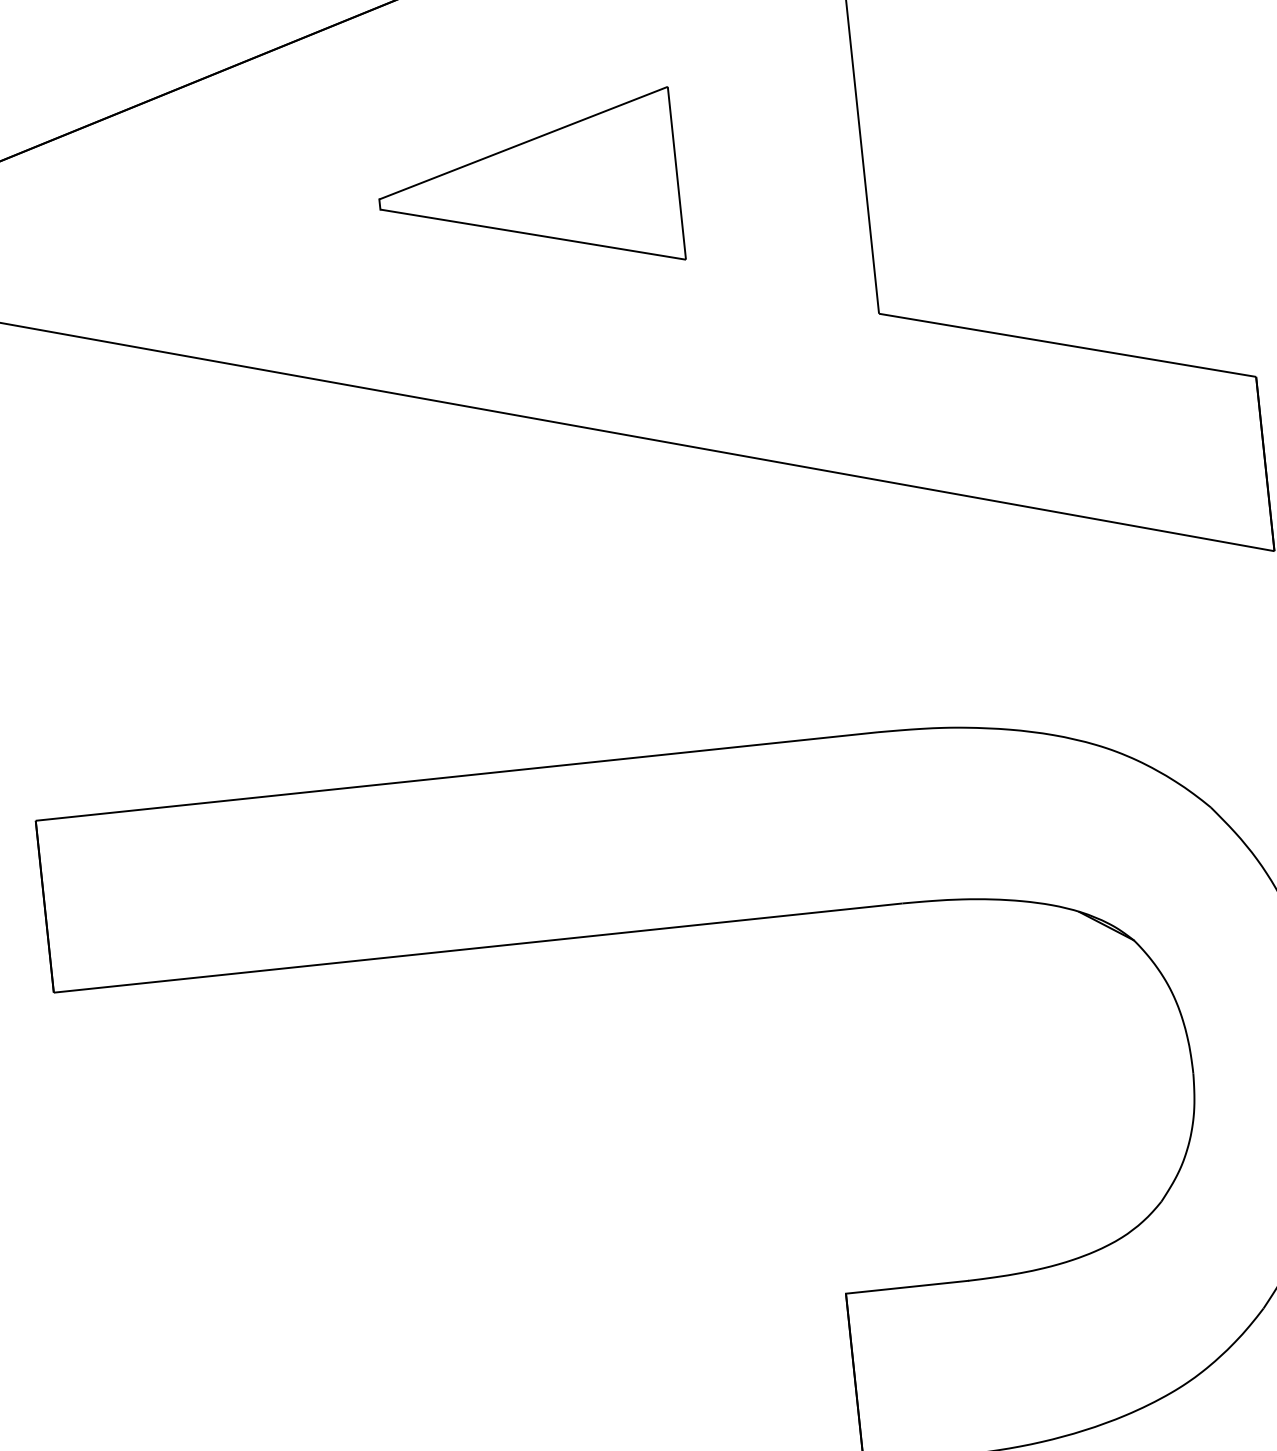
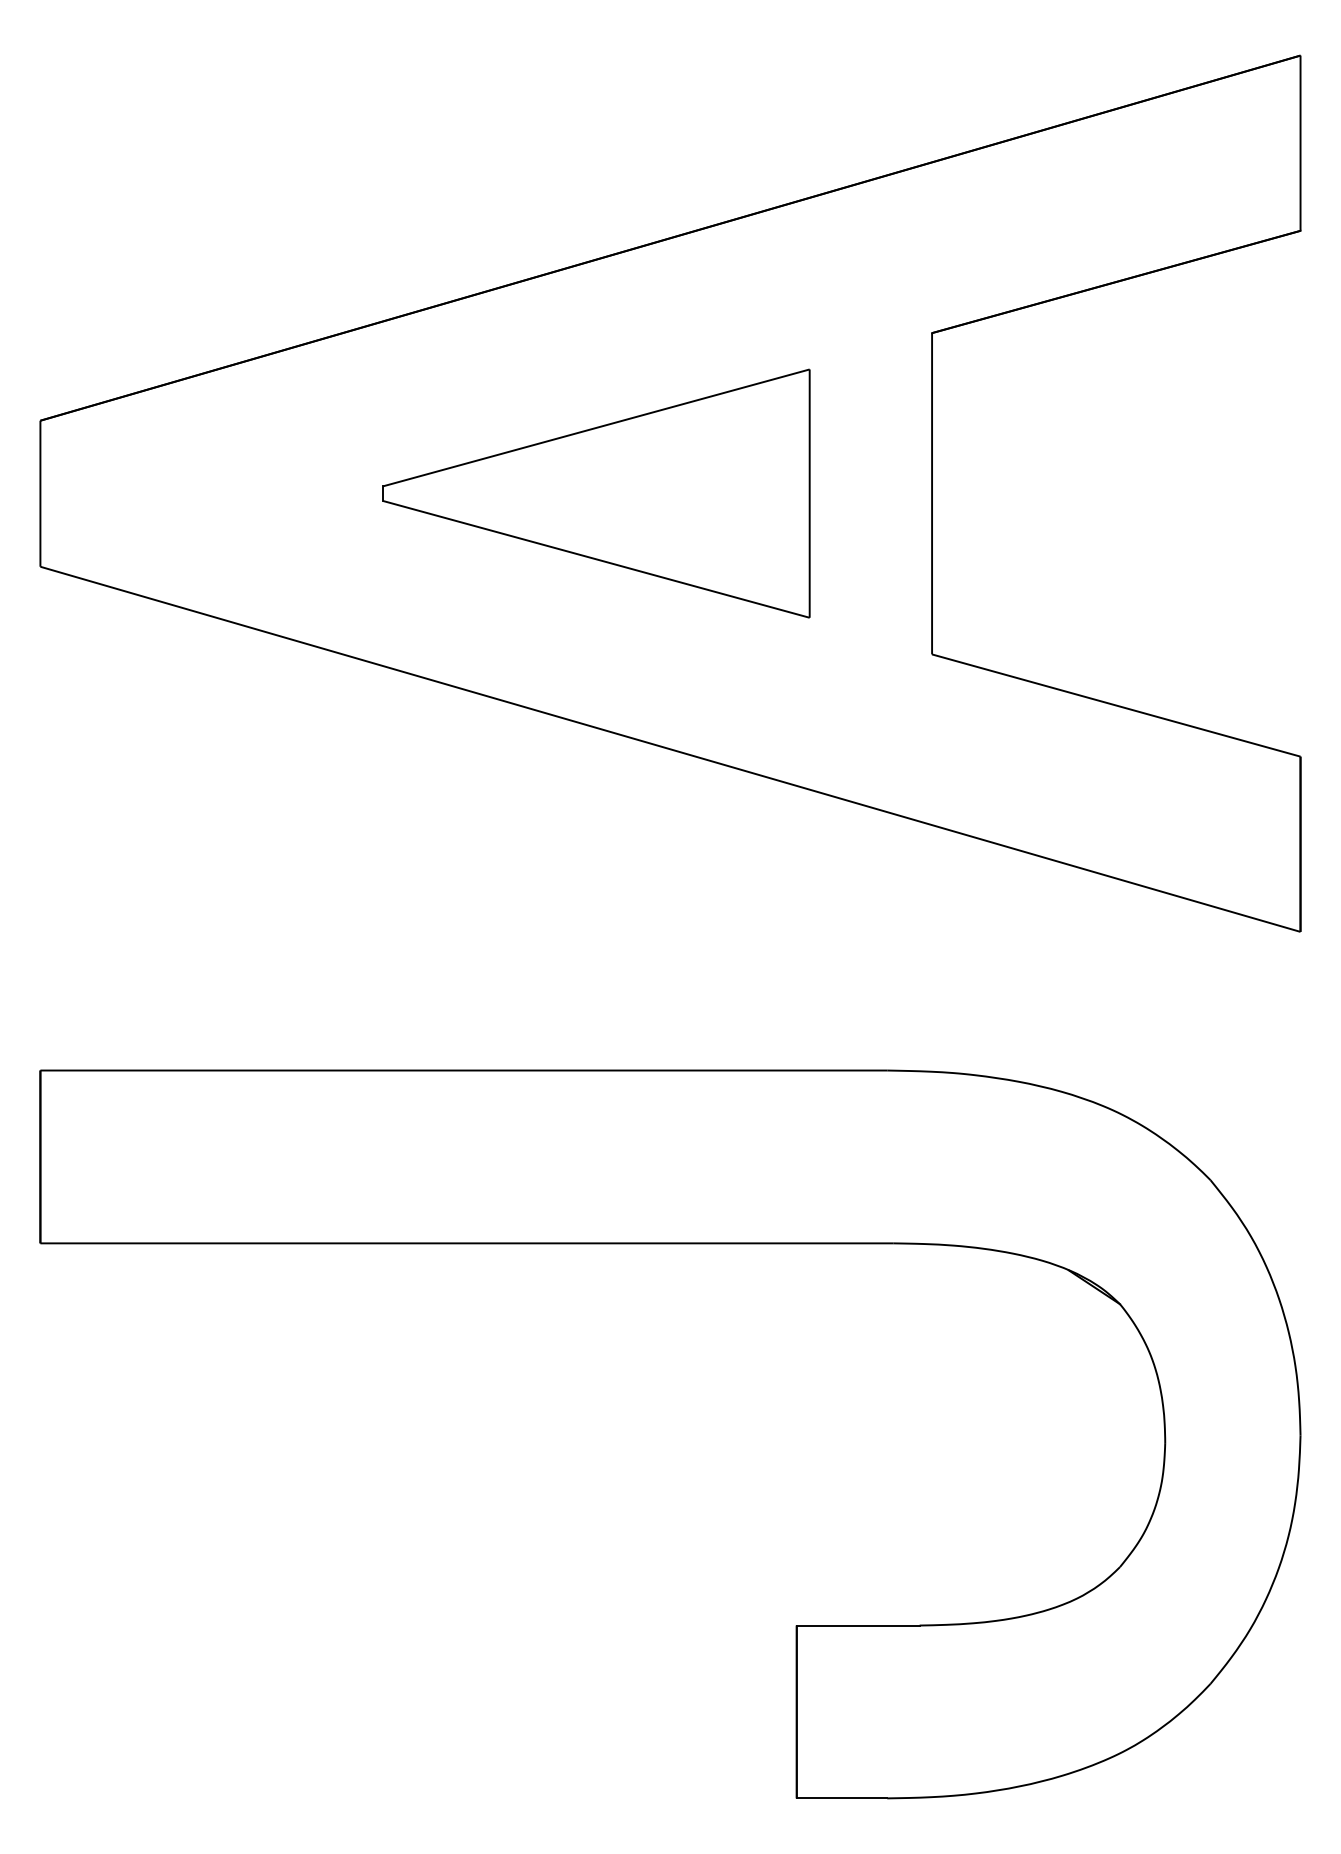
part: (528, 188) -> (596, 493), size x1.43

